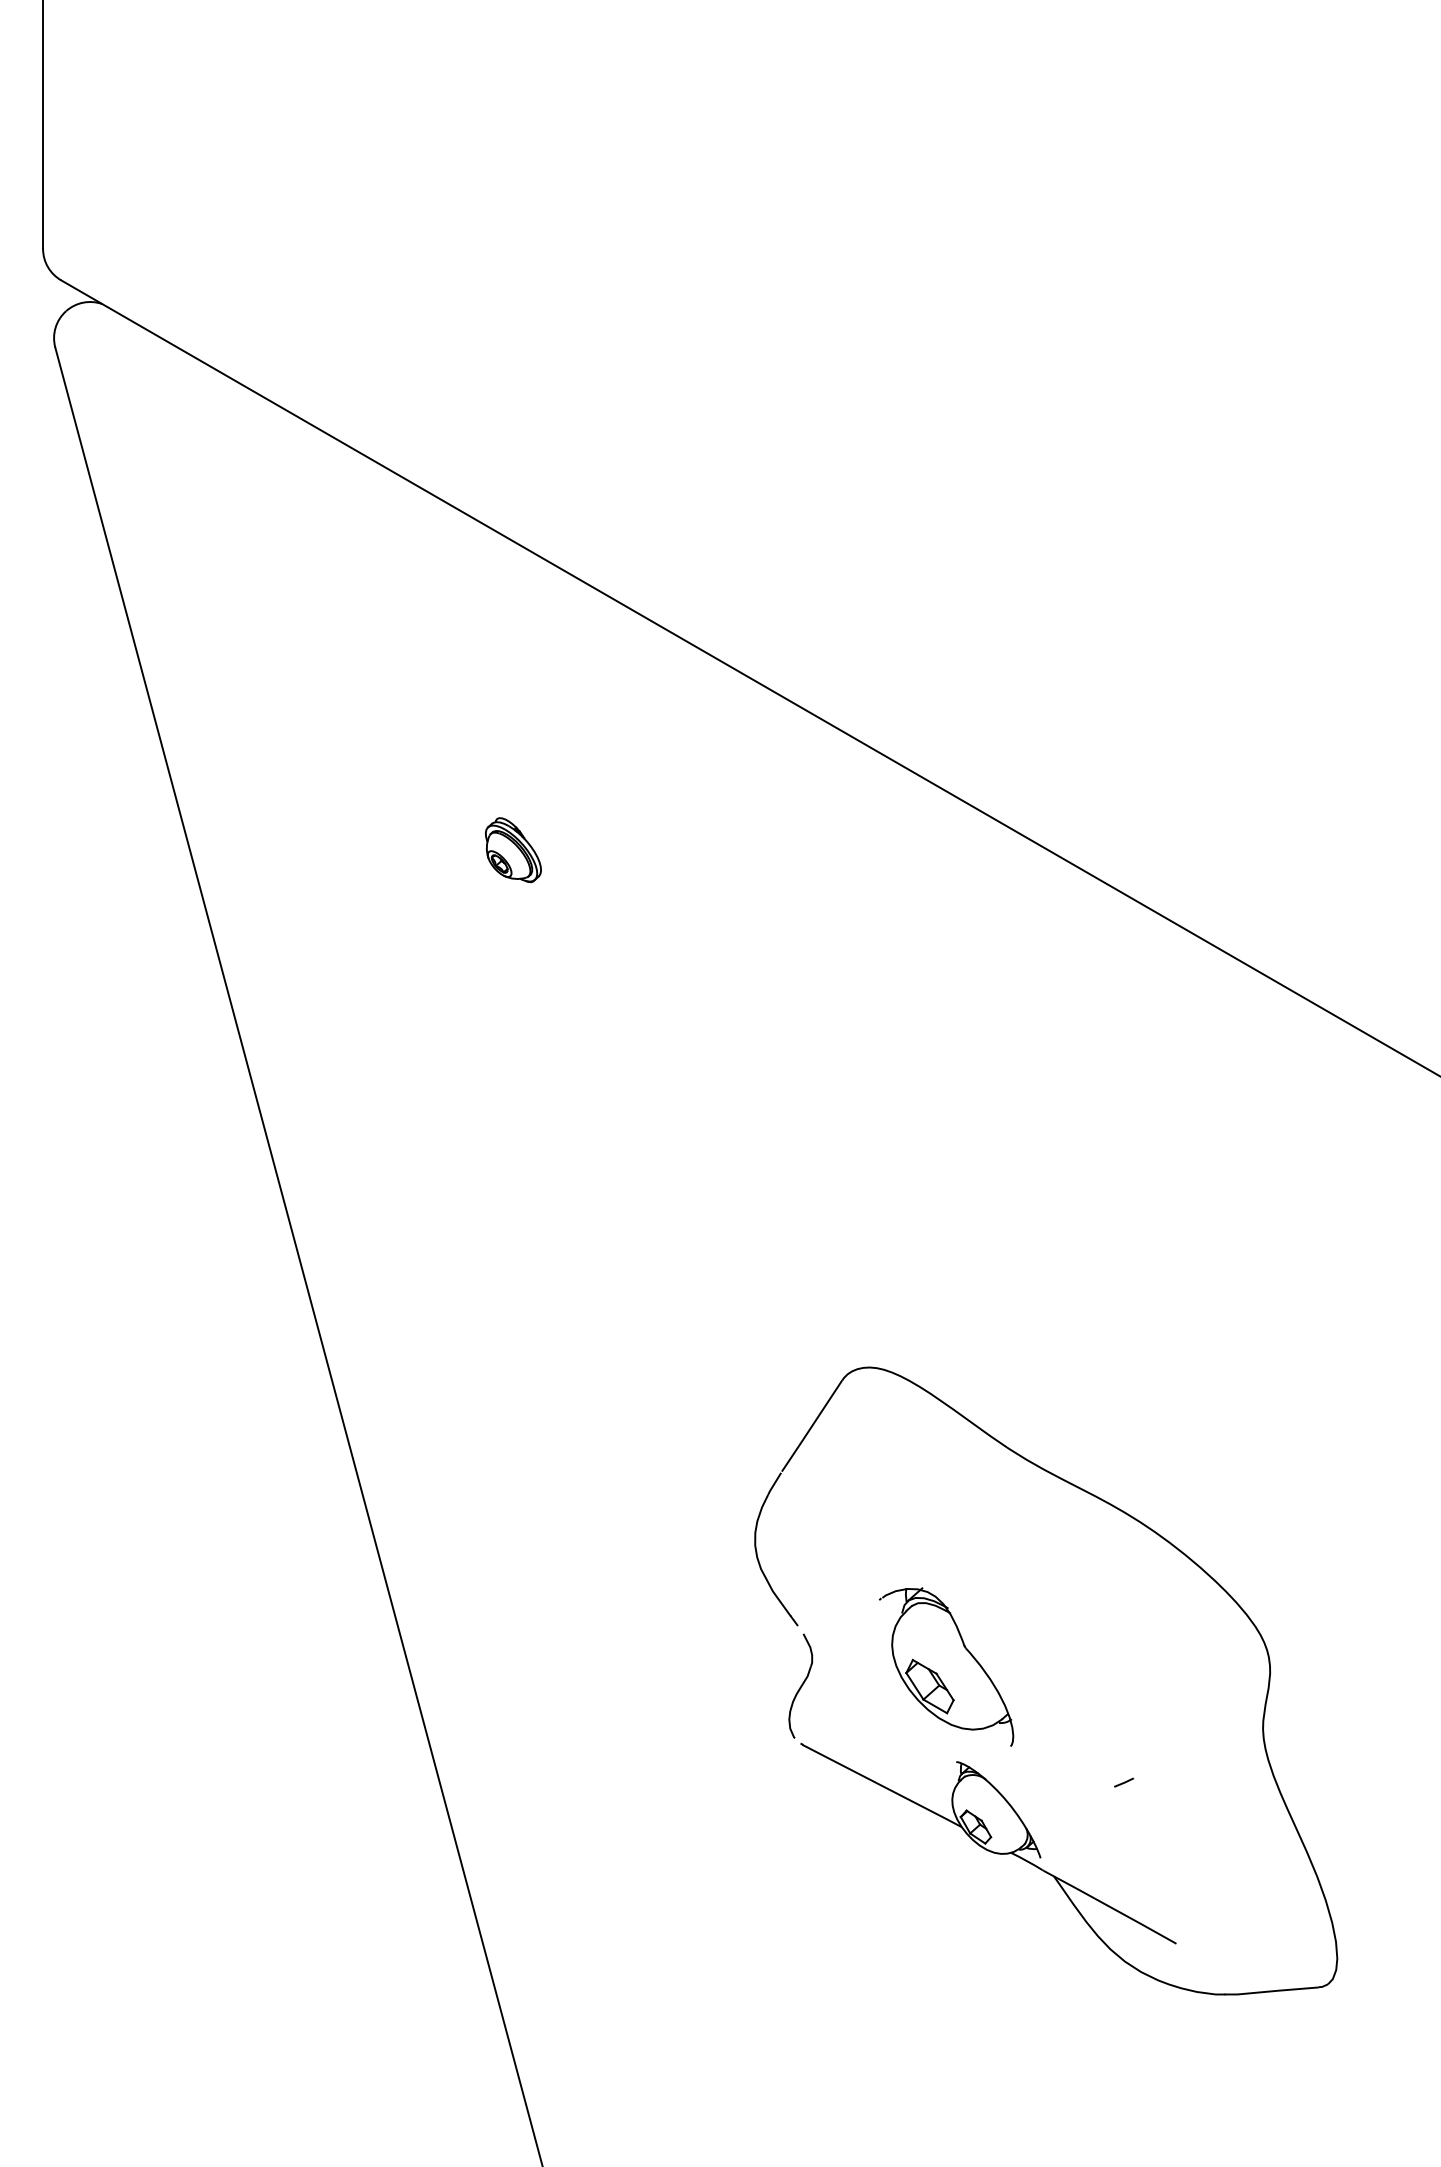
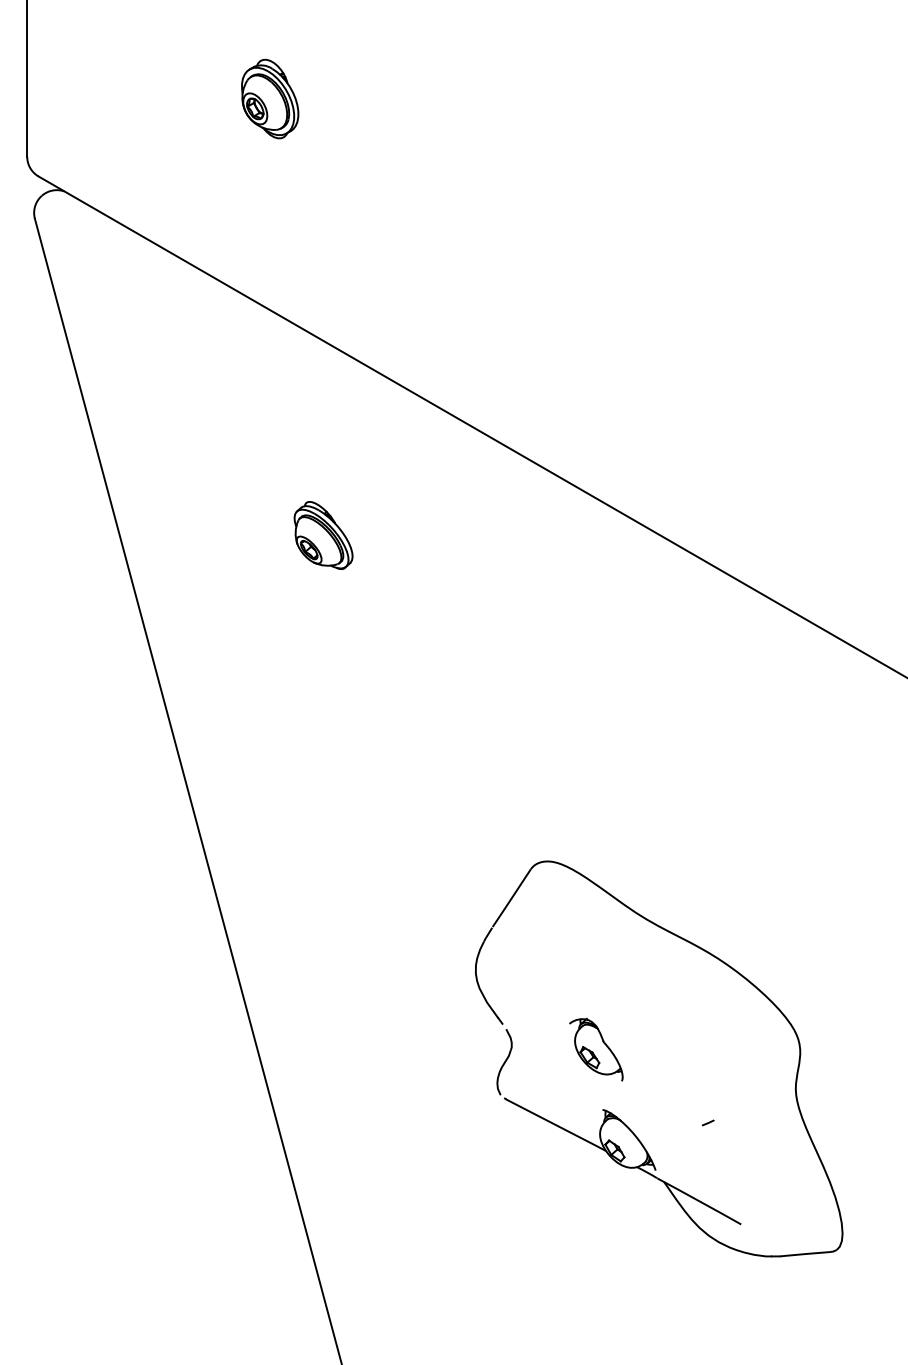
part: (429, 156) -> (270, 98), added
part: (513, 850) -> (323, 535), size x1.67
part: (946, 1666) -> (596, 1049), size x0.62

